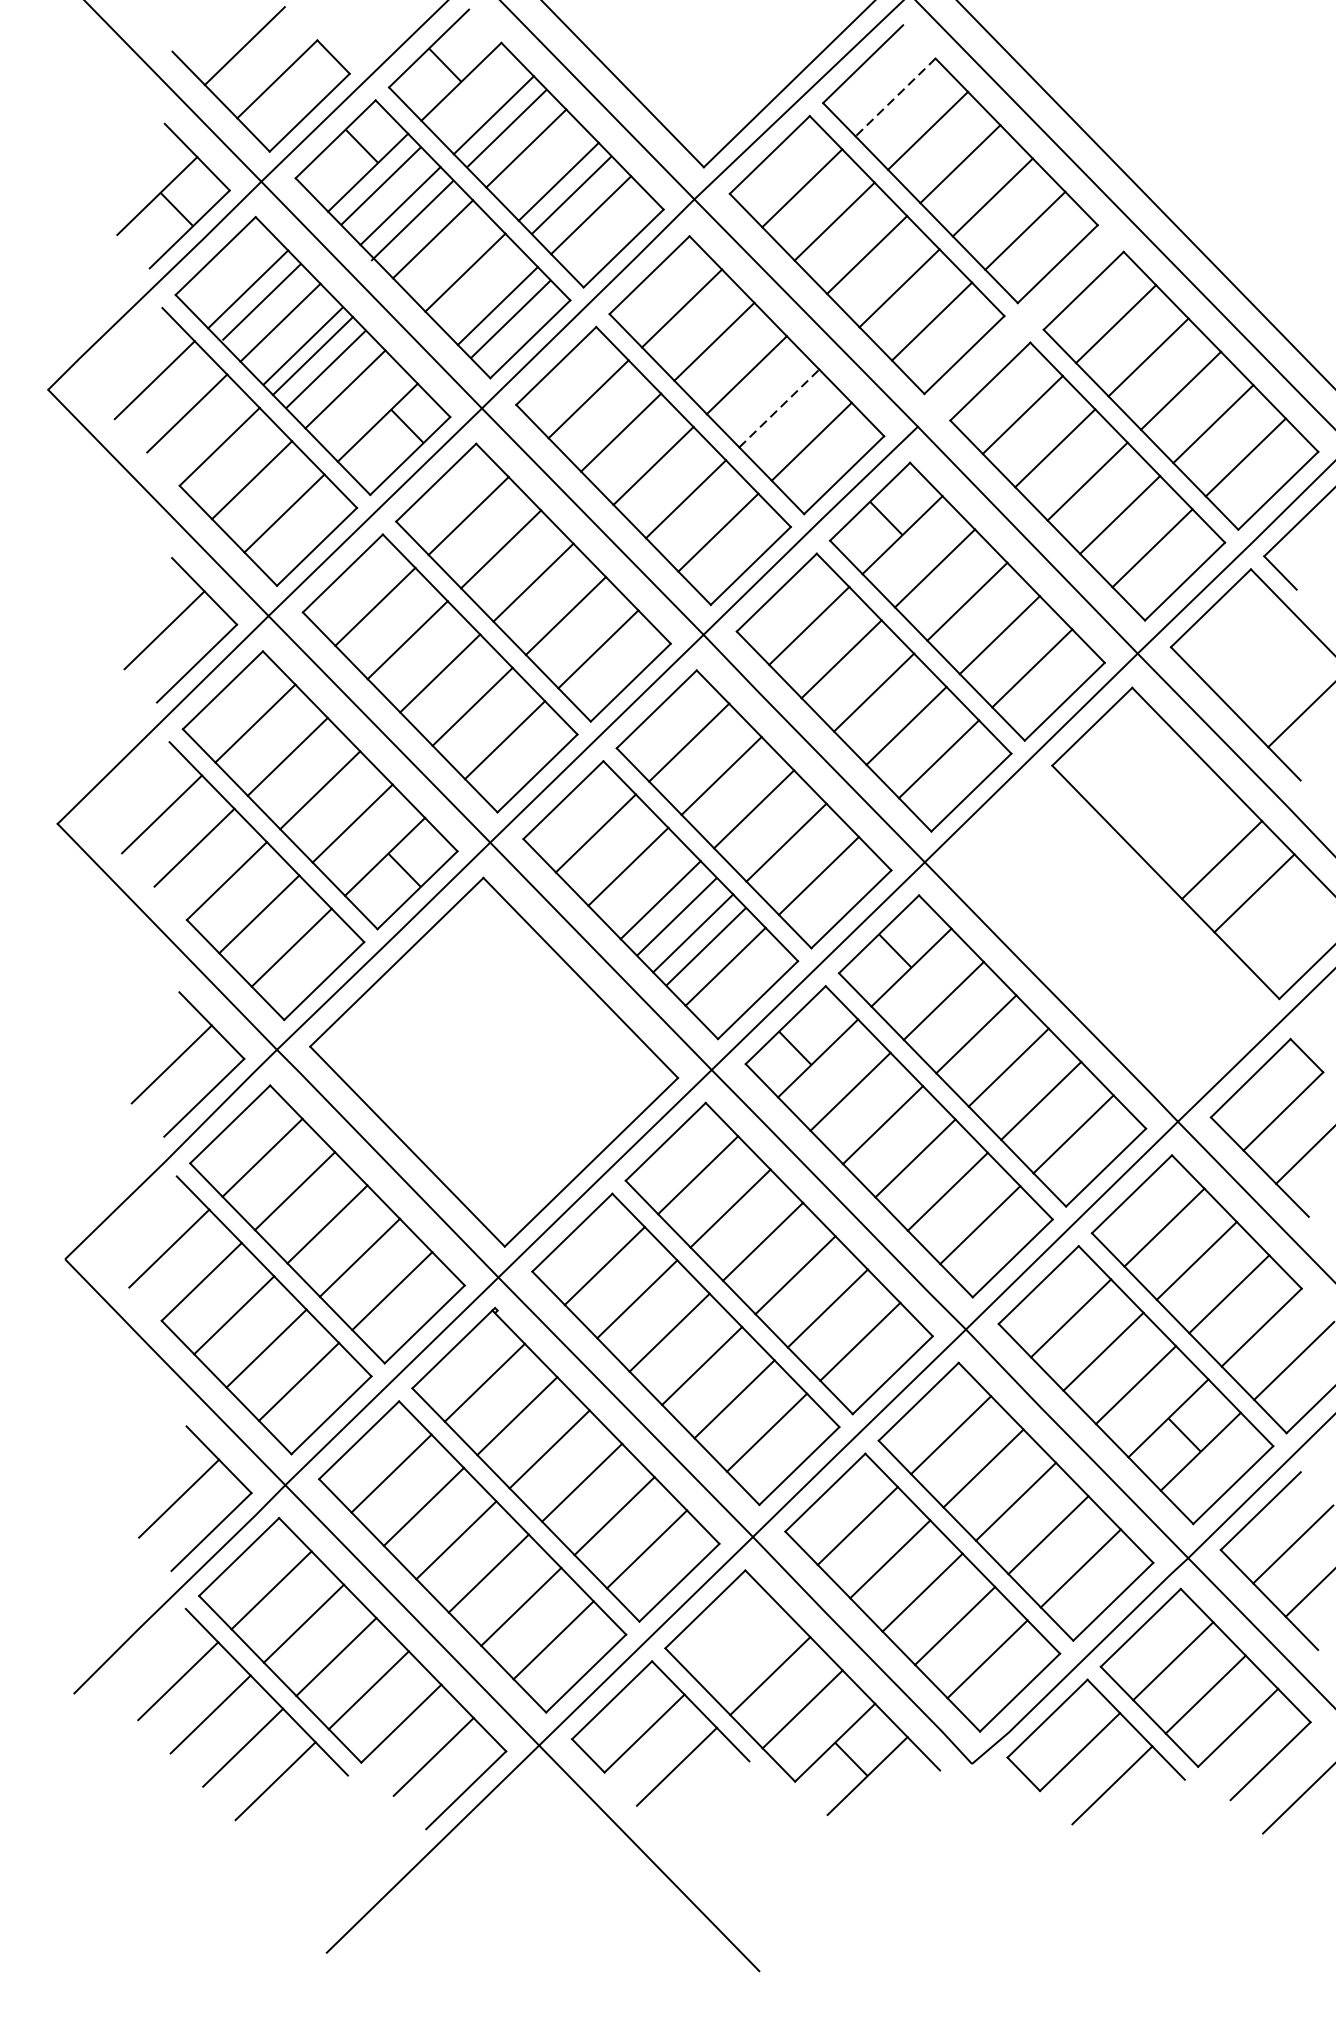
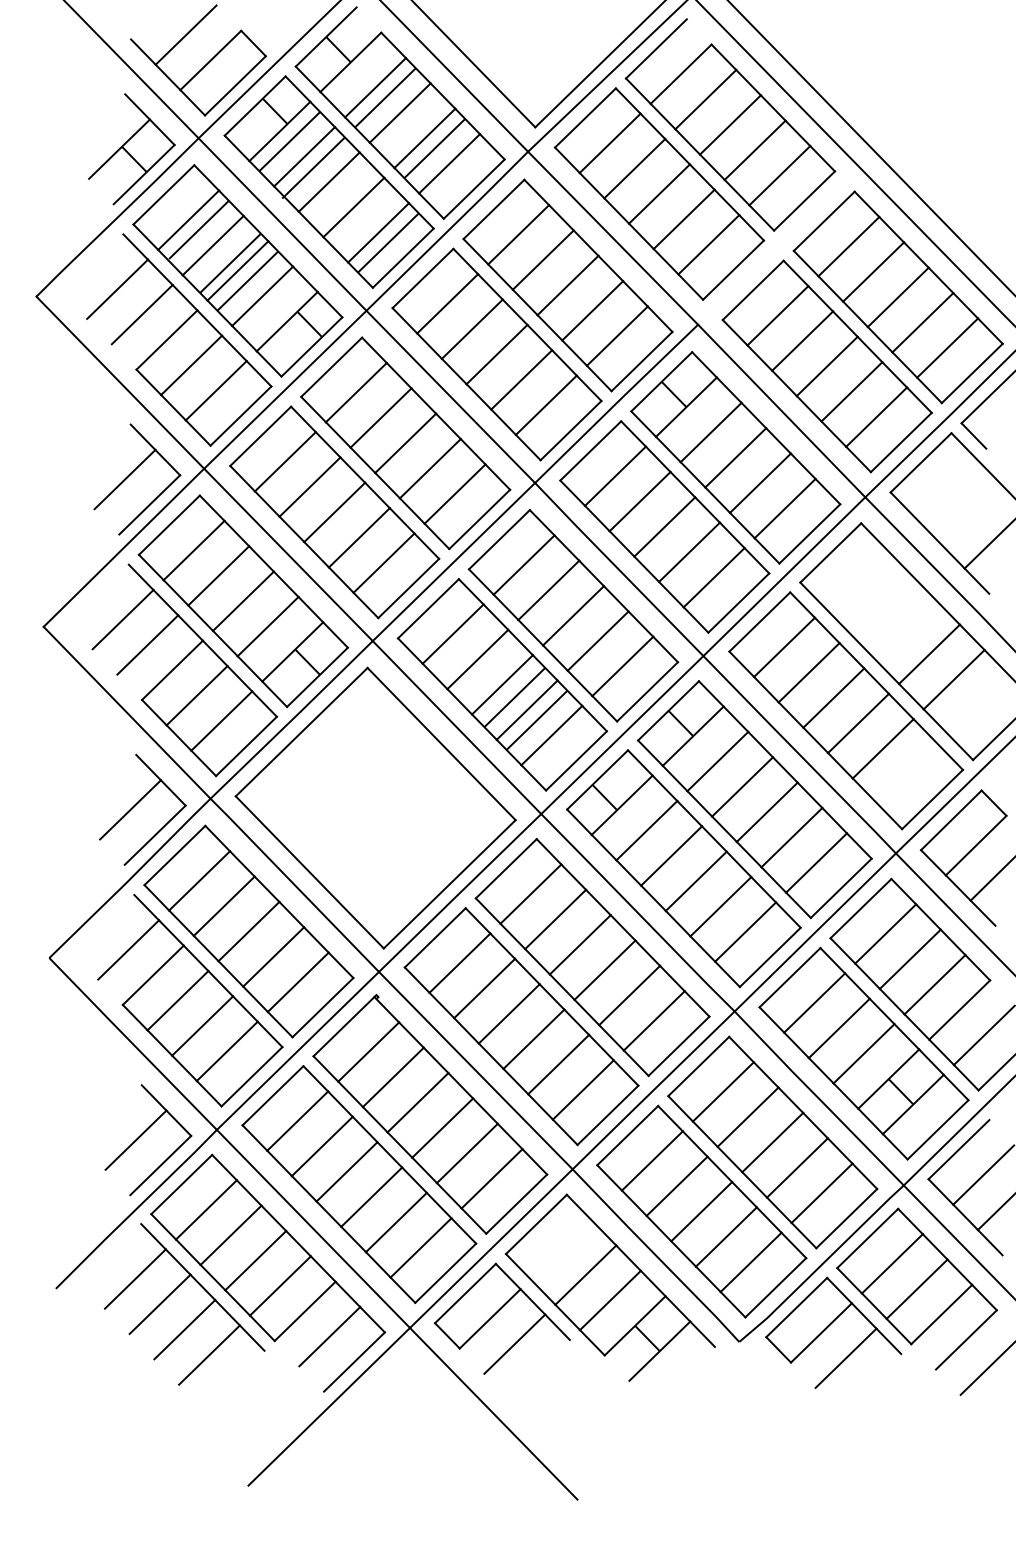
line: (894, 97) -> (680, 74), dashed -> solid
line: (780, 408) -> (593, 310), dashed -> solid
part: (1112, 933) -> (846, 710), added

